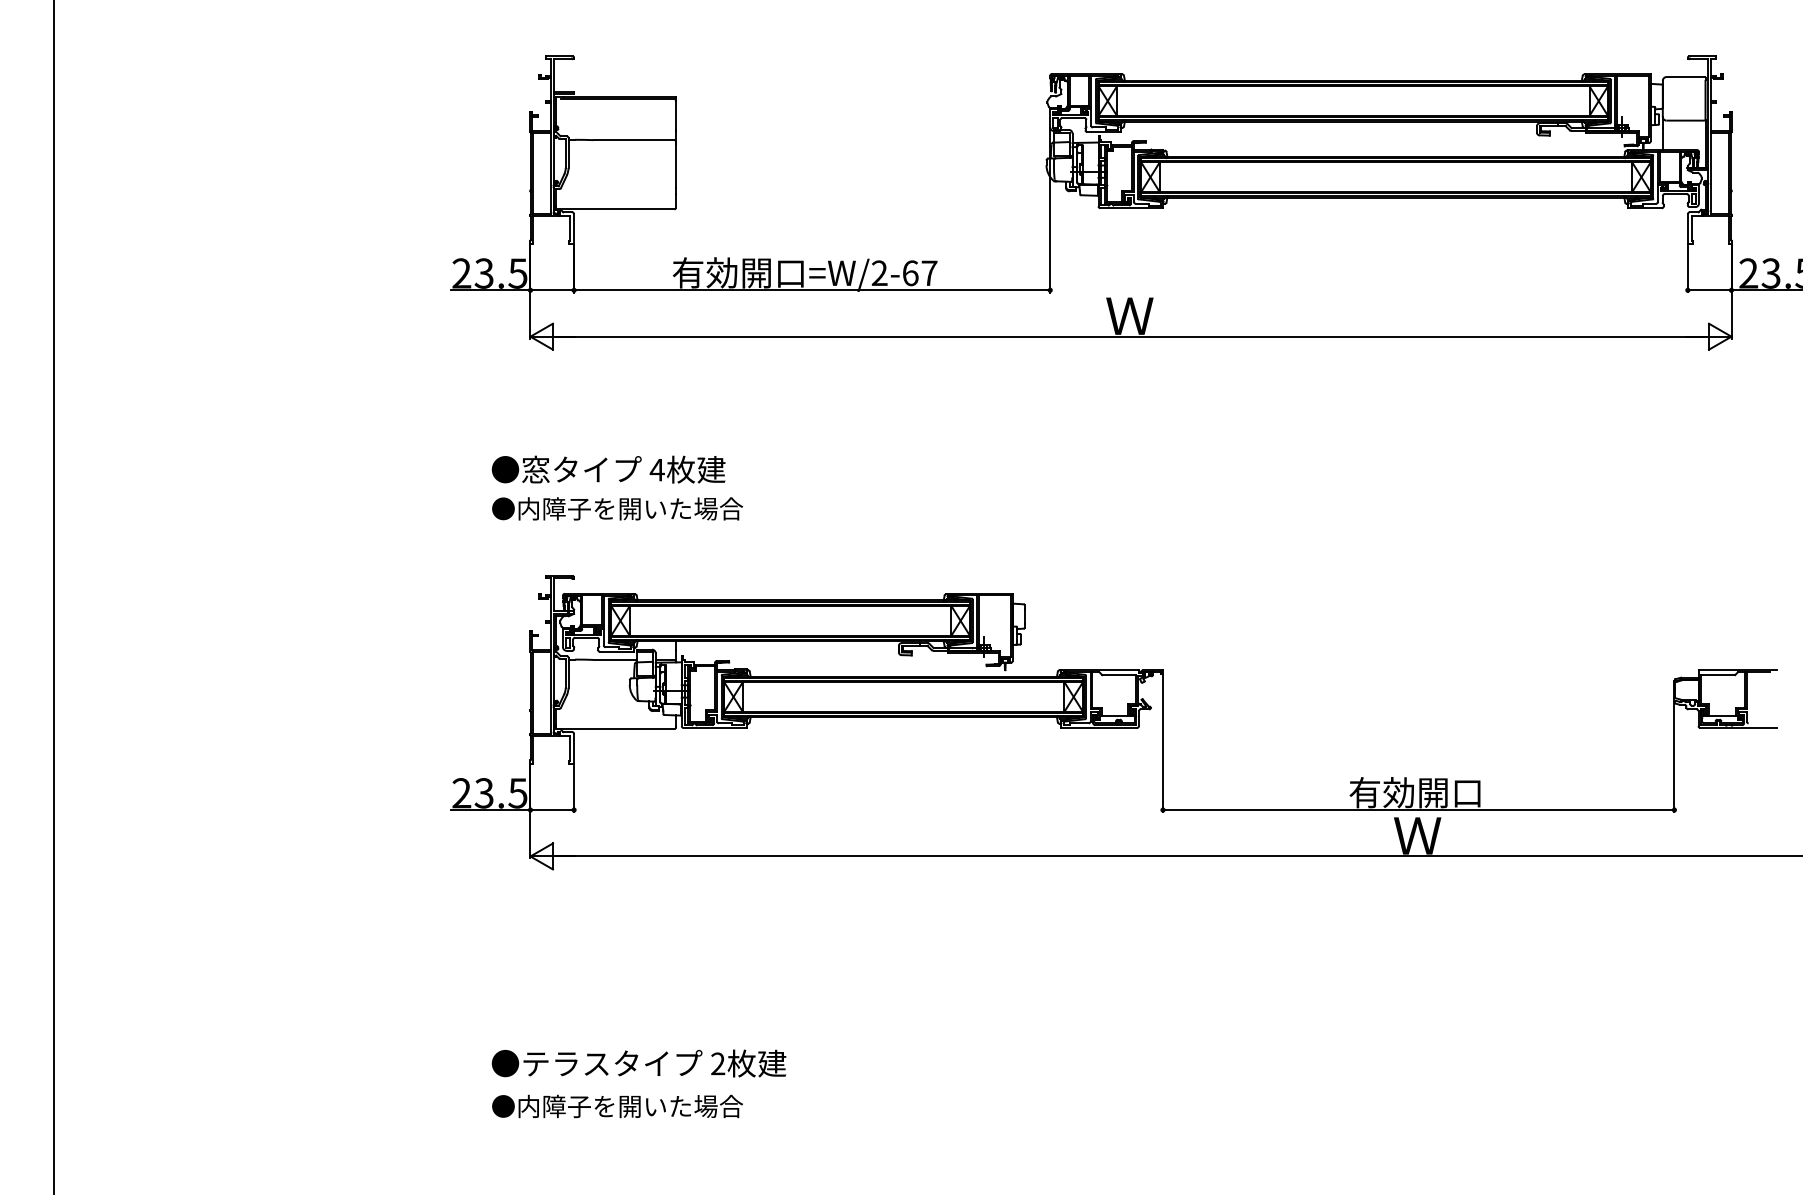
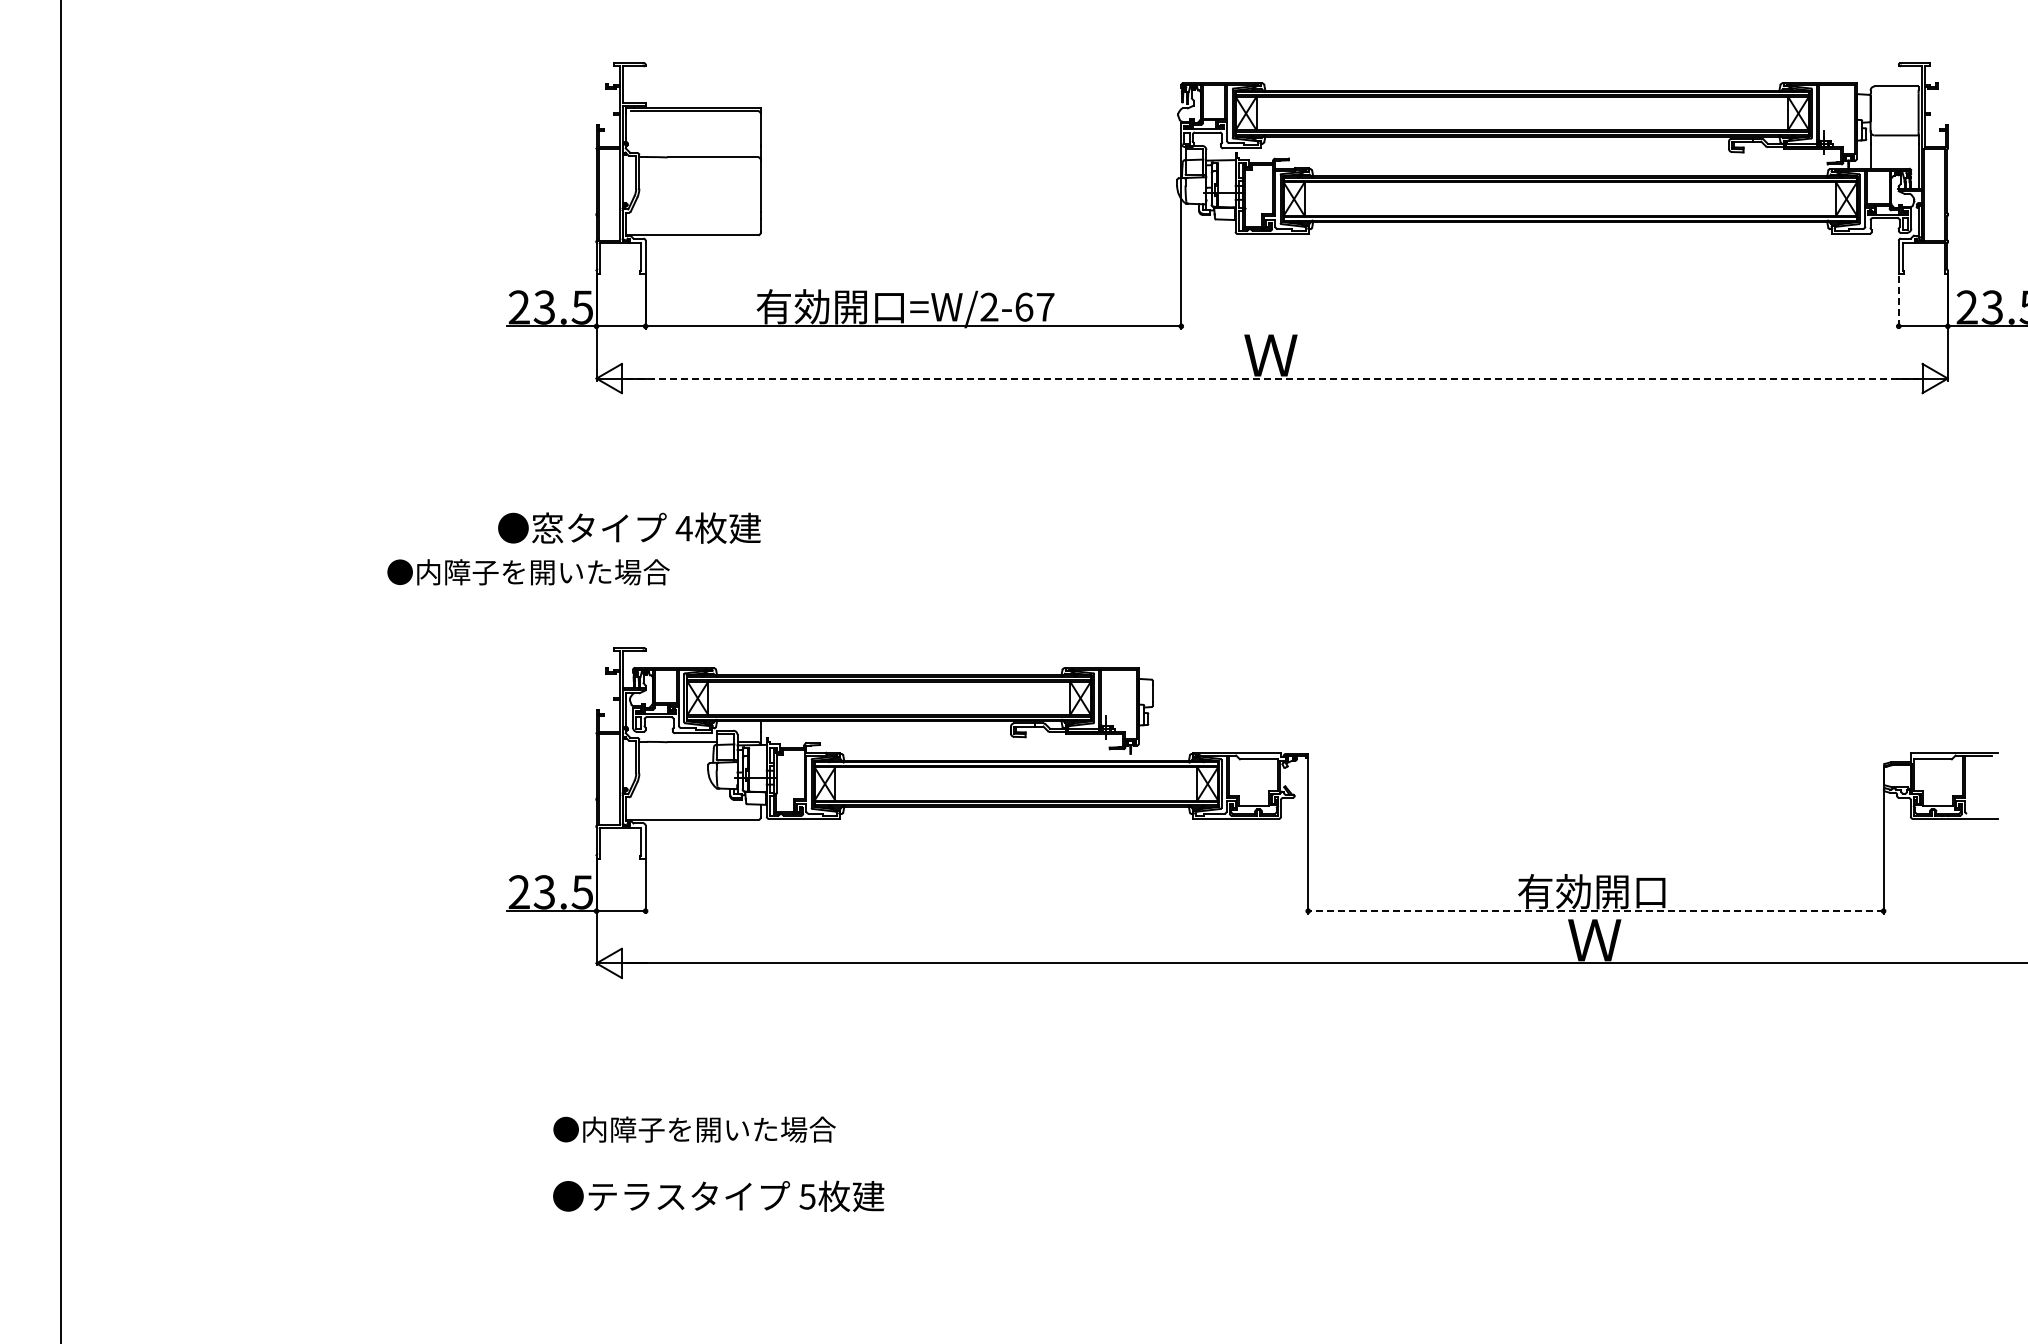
line: (1687, 269) -> (1898, 302), solid -> dashed
line: (1131, 336) -> (1272, 378), solid -> dashed
text: (608, 469) -> (629, 527), moved
text: (617, 509) -> (528, 572), moved
line: (1418, 810) -> (1595, 911), solid -> dashed
text: (717, 1063) -> (807, 1196), 2 -> 5
text: (617, 1106) -> (694, 1129), moved

